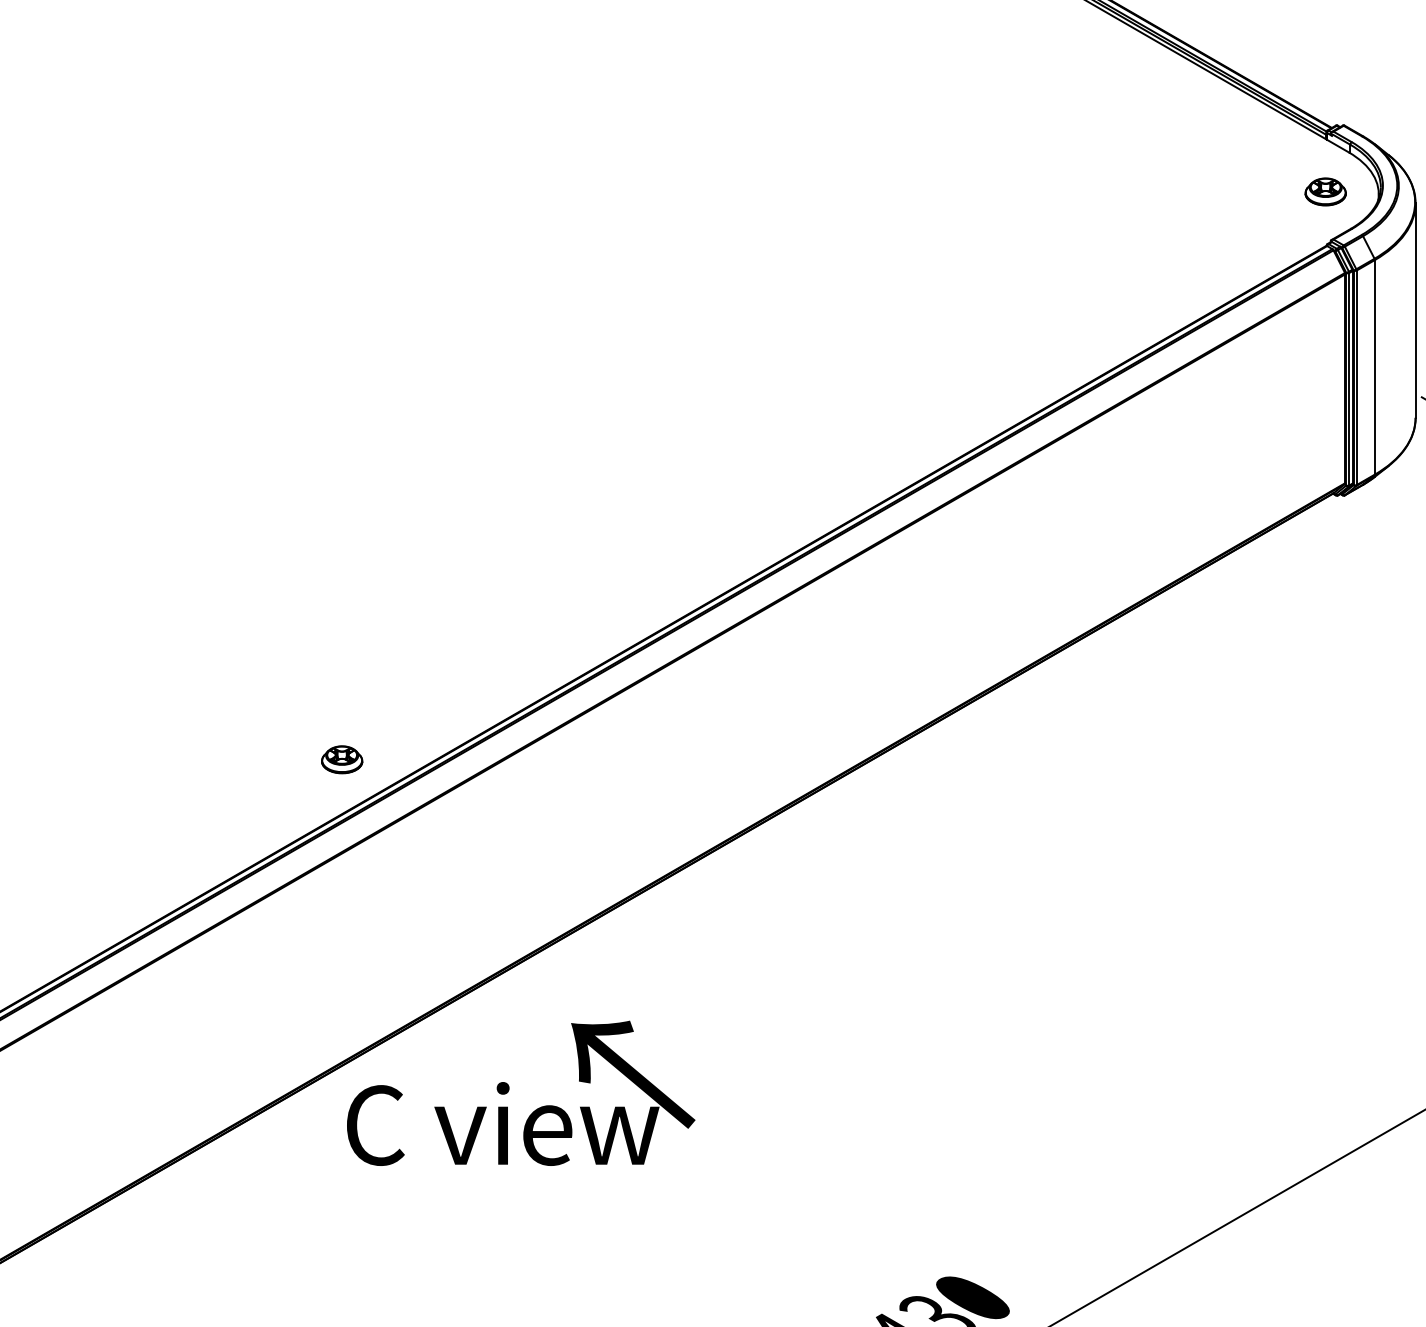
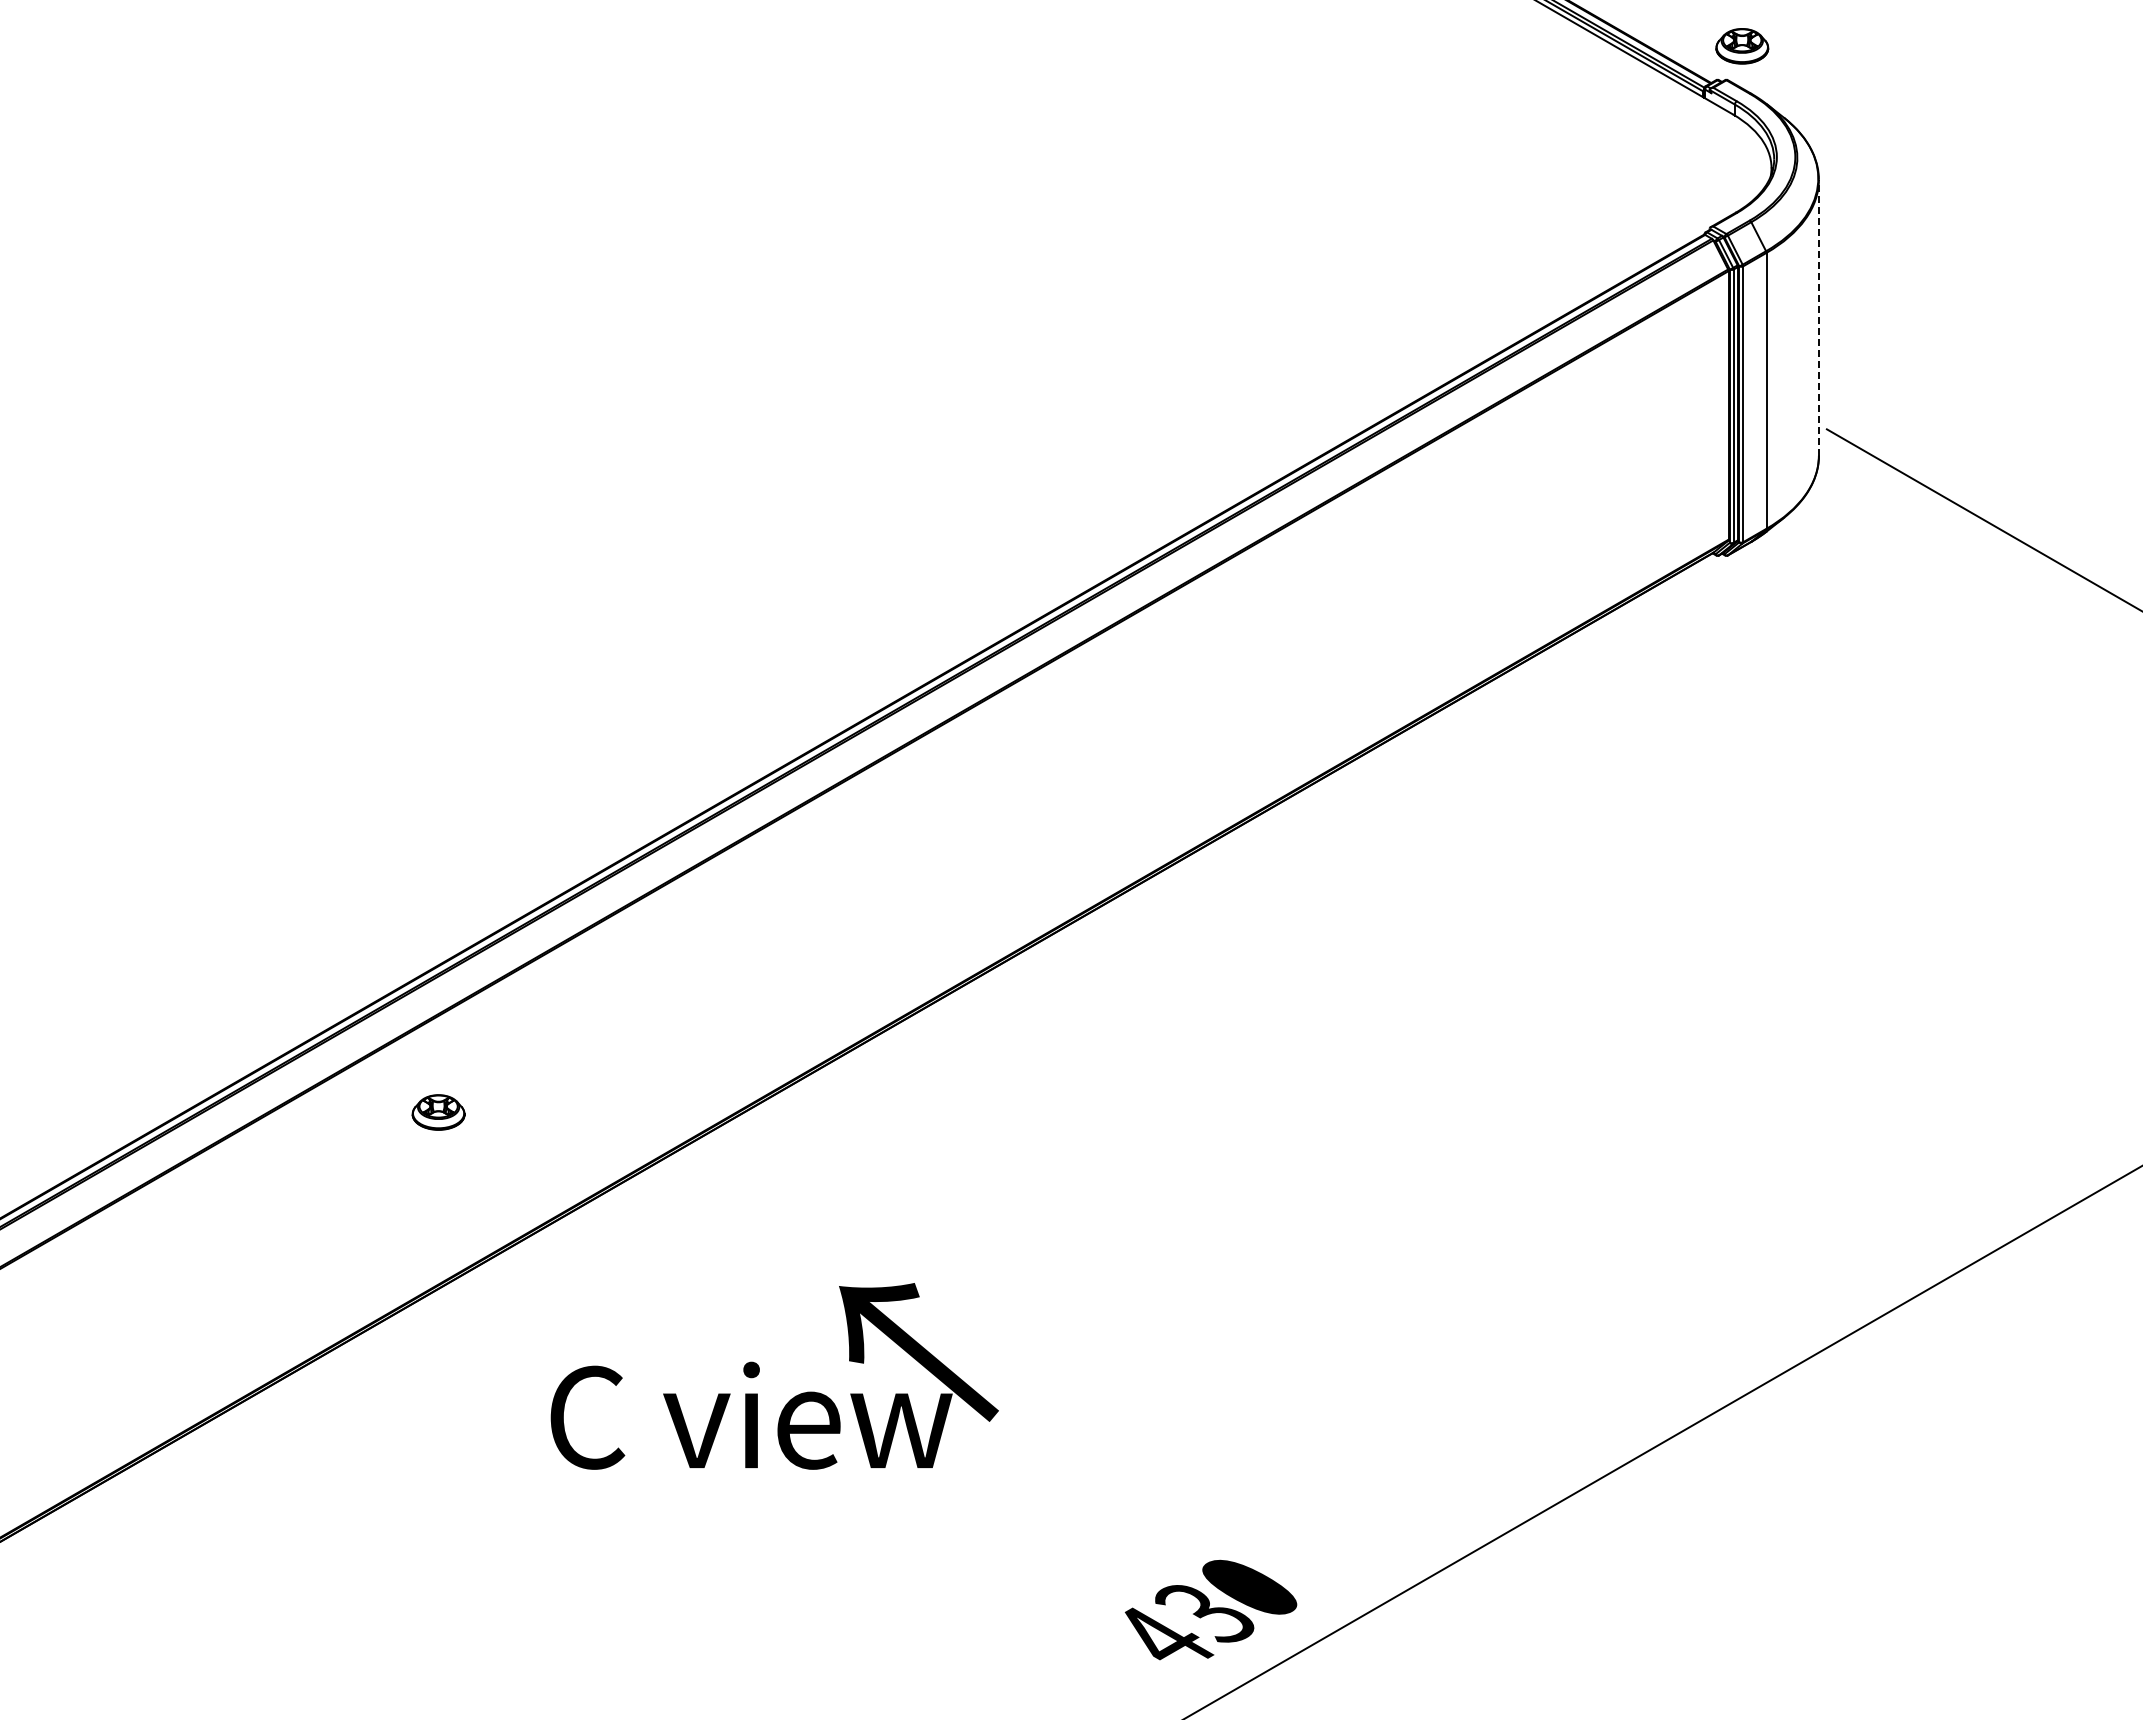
part: (1325, 192) -> (1742, 46), moved
line: (1415, 310) -> (1818, 317), solid -> dashed
part: (342, 759) -> (438, 1112), moved
text: (520, 1093) -> (774, 1376), moved

